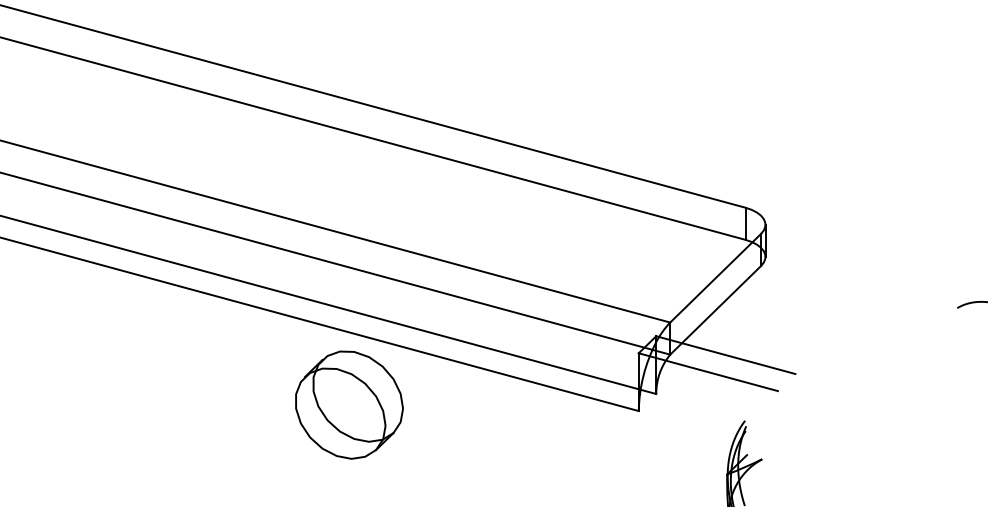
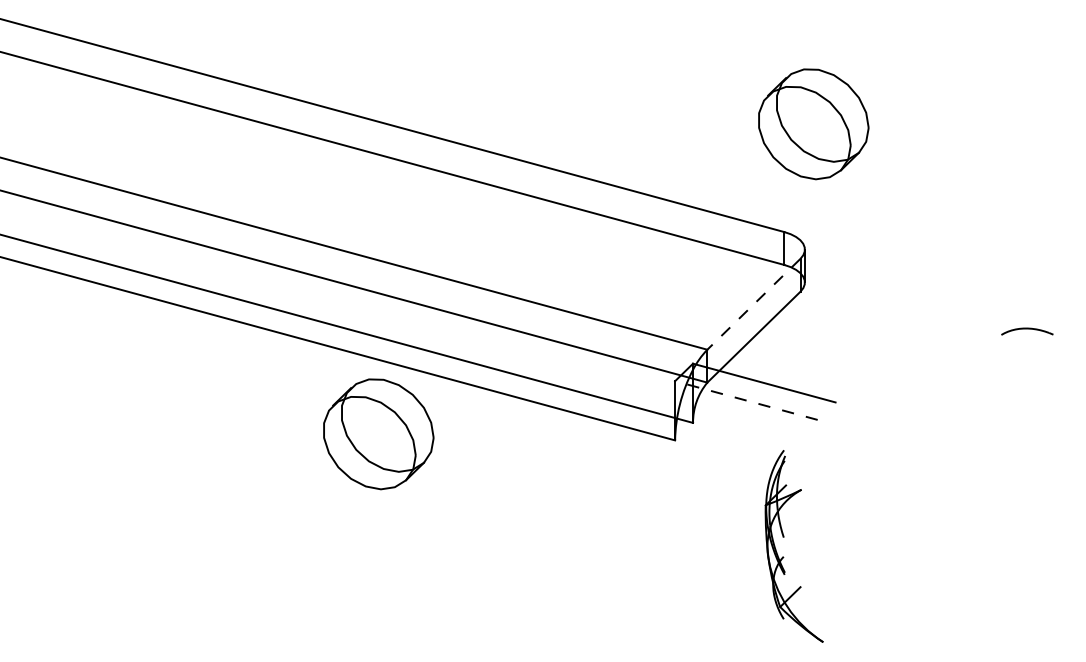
part: (773, 102) -> (813, 124), added
line: (715, 278) -> (753, 304), solid -> dashed
line: (708, 372) -> (746, 400), solid -> dashed

